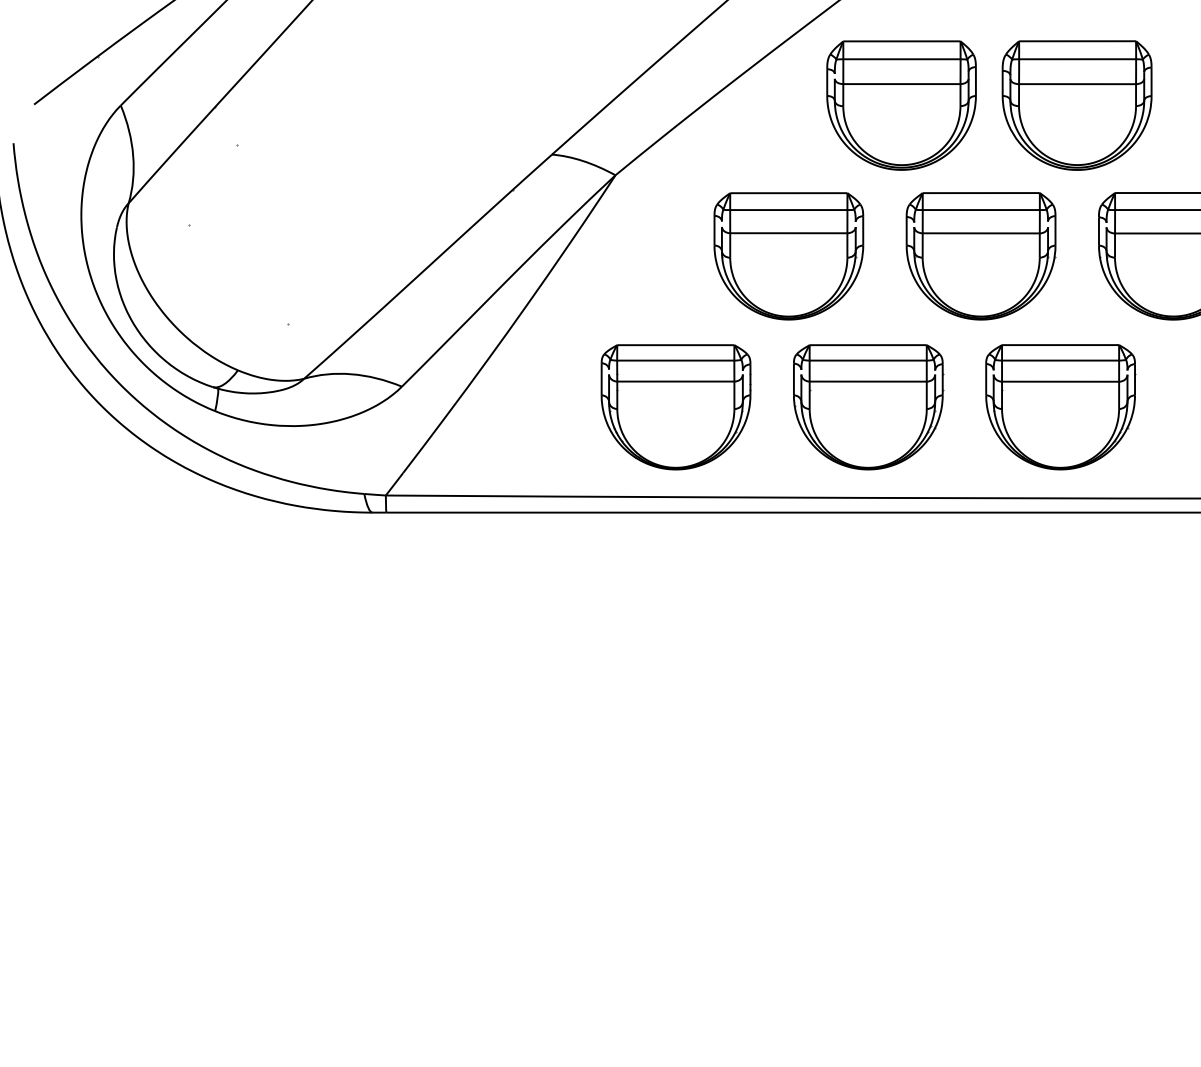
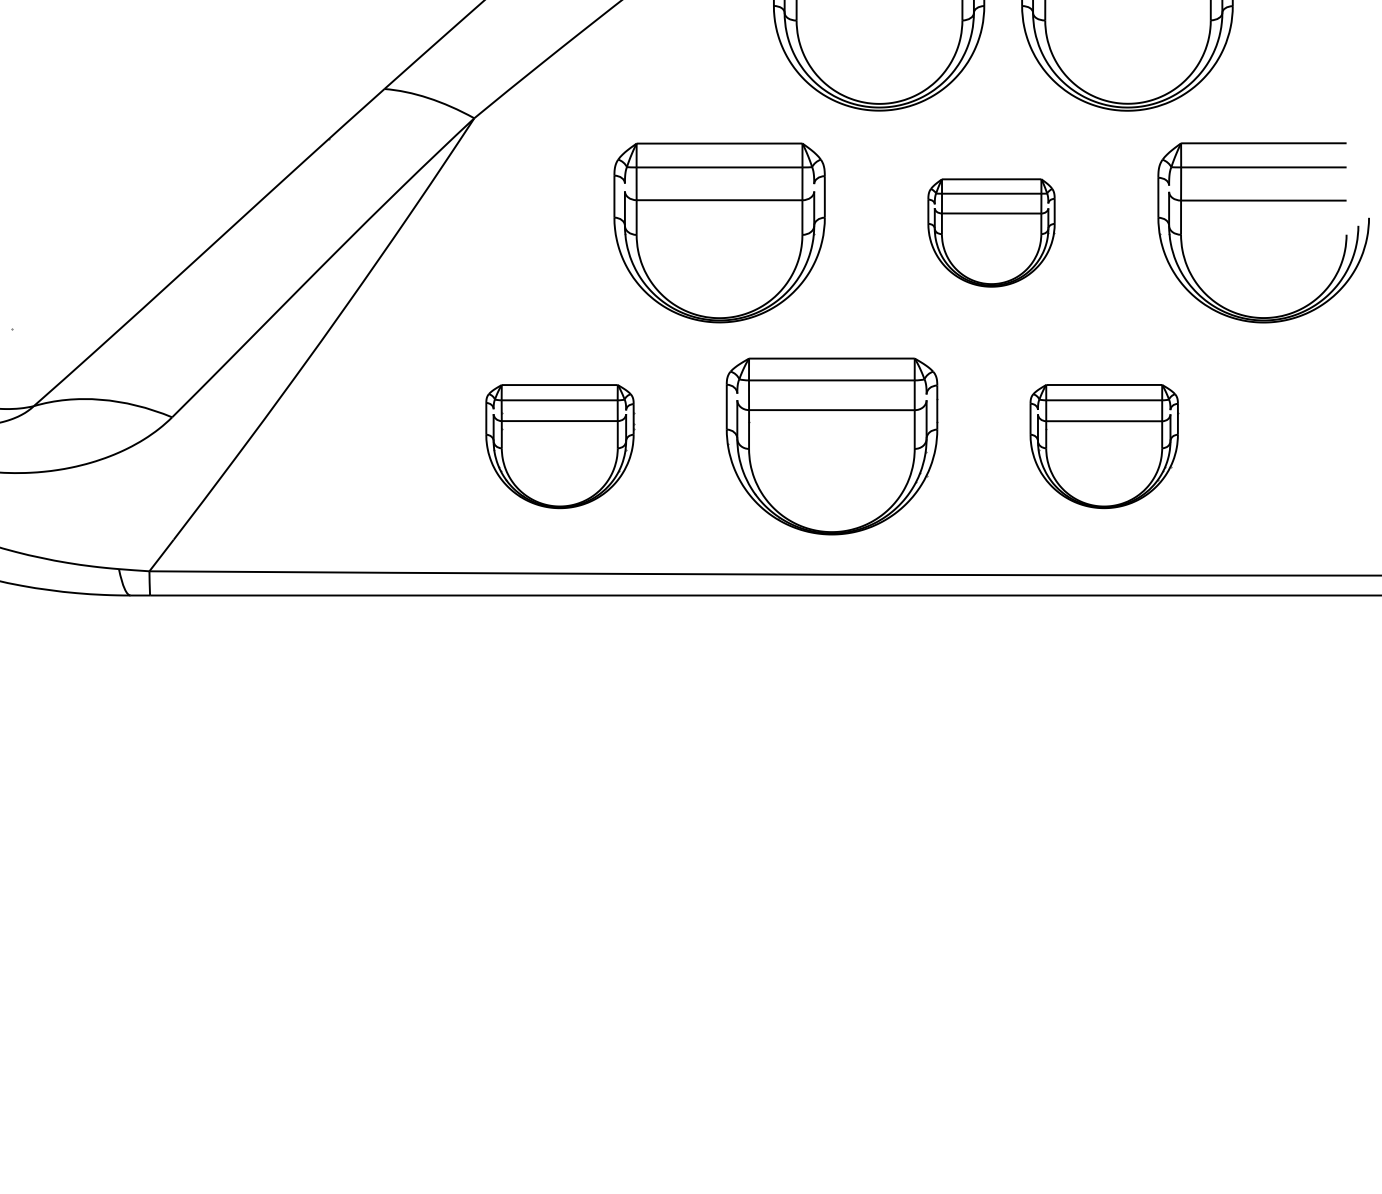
part: (980, 256) -> (990, 233), size x0.6
part: (675, 407) -> (559, 446), size x0.7
part: (1060, 407) -> (1103, 446), size x0.7

